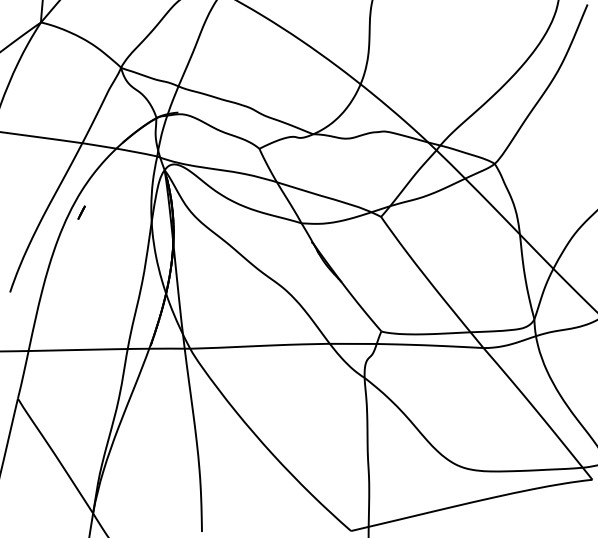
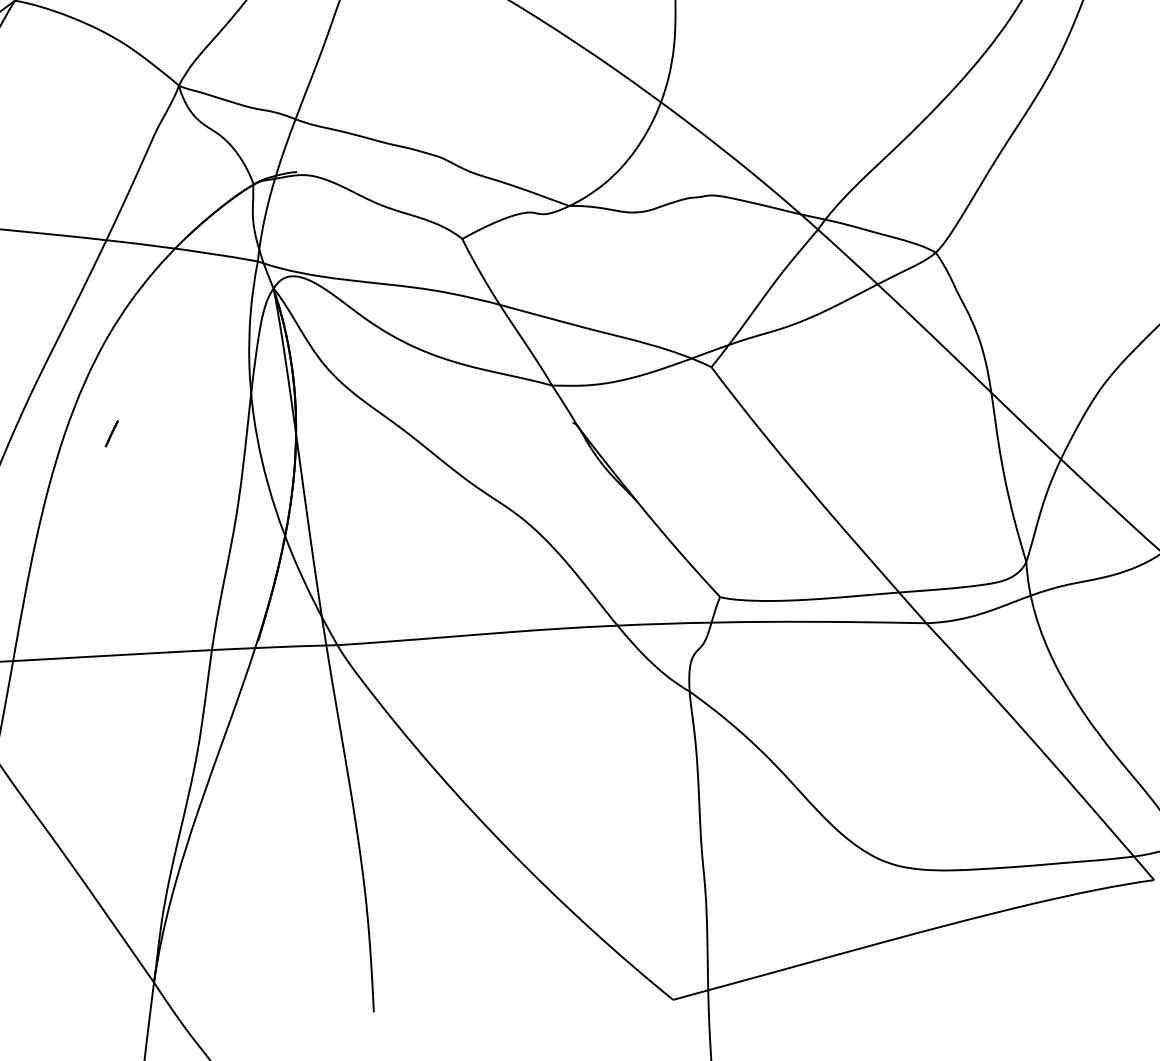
line: (81, 212) -> (111, 433), moved

